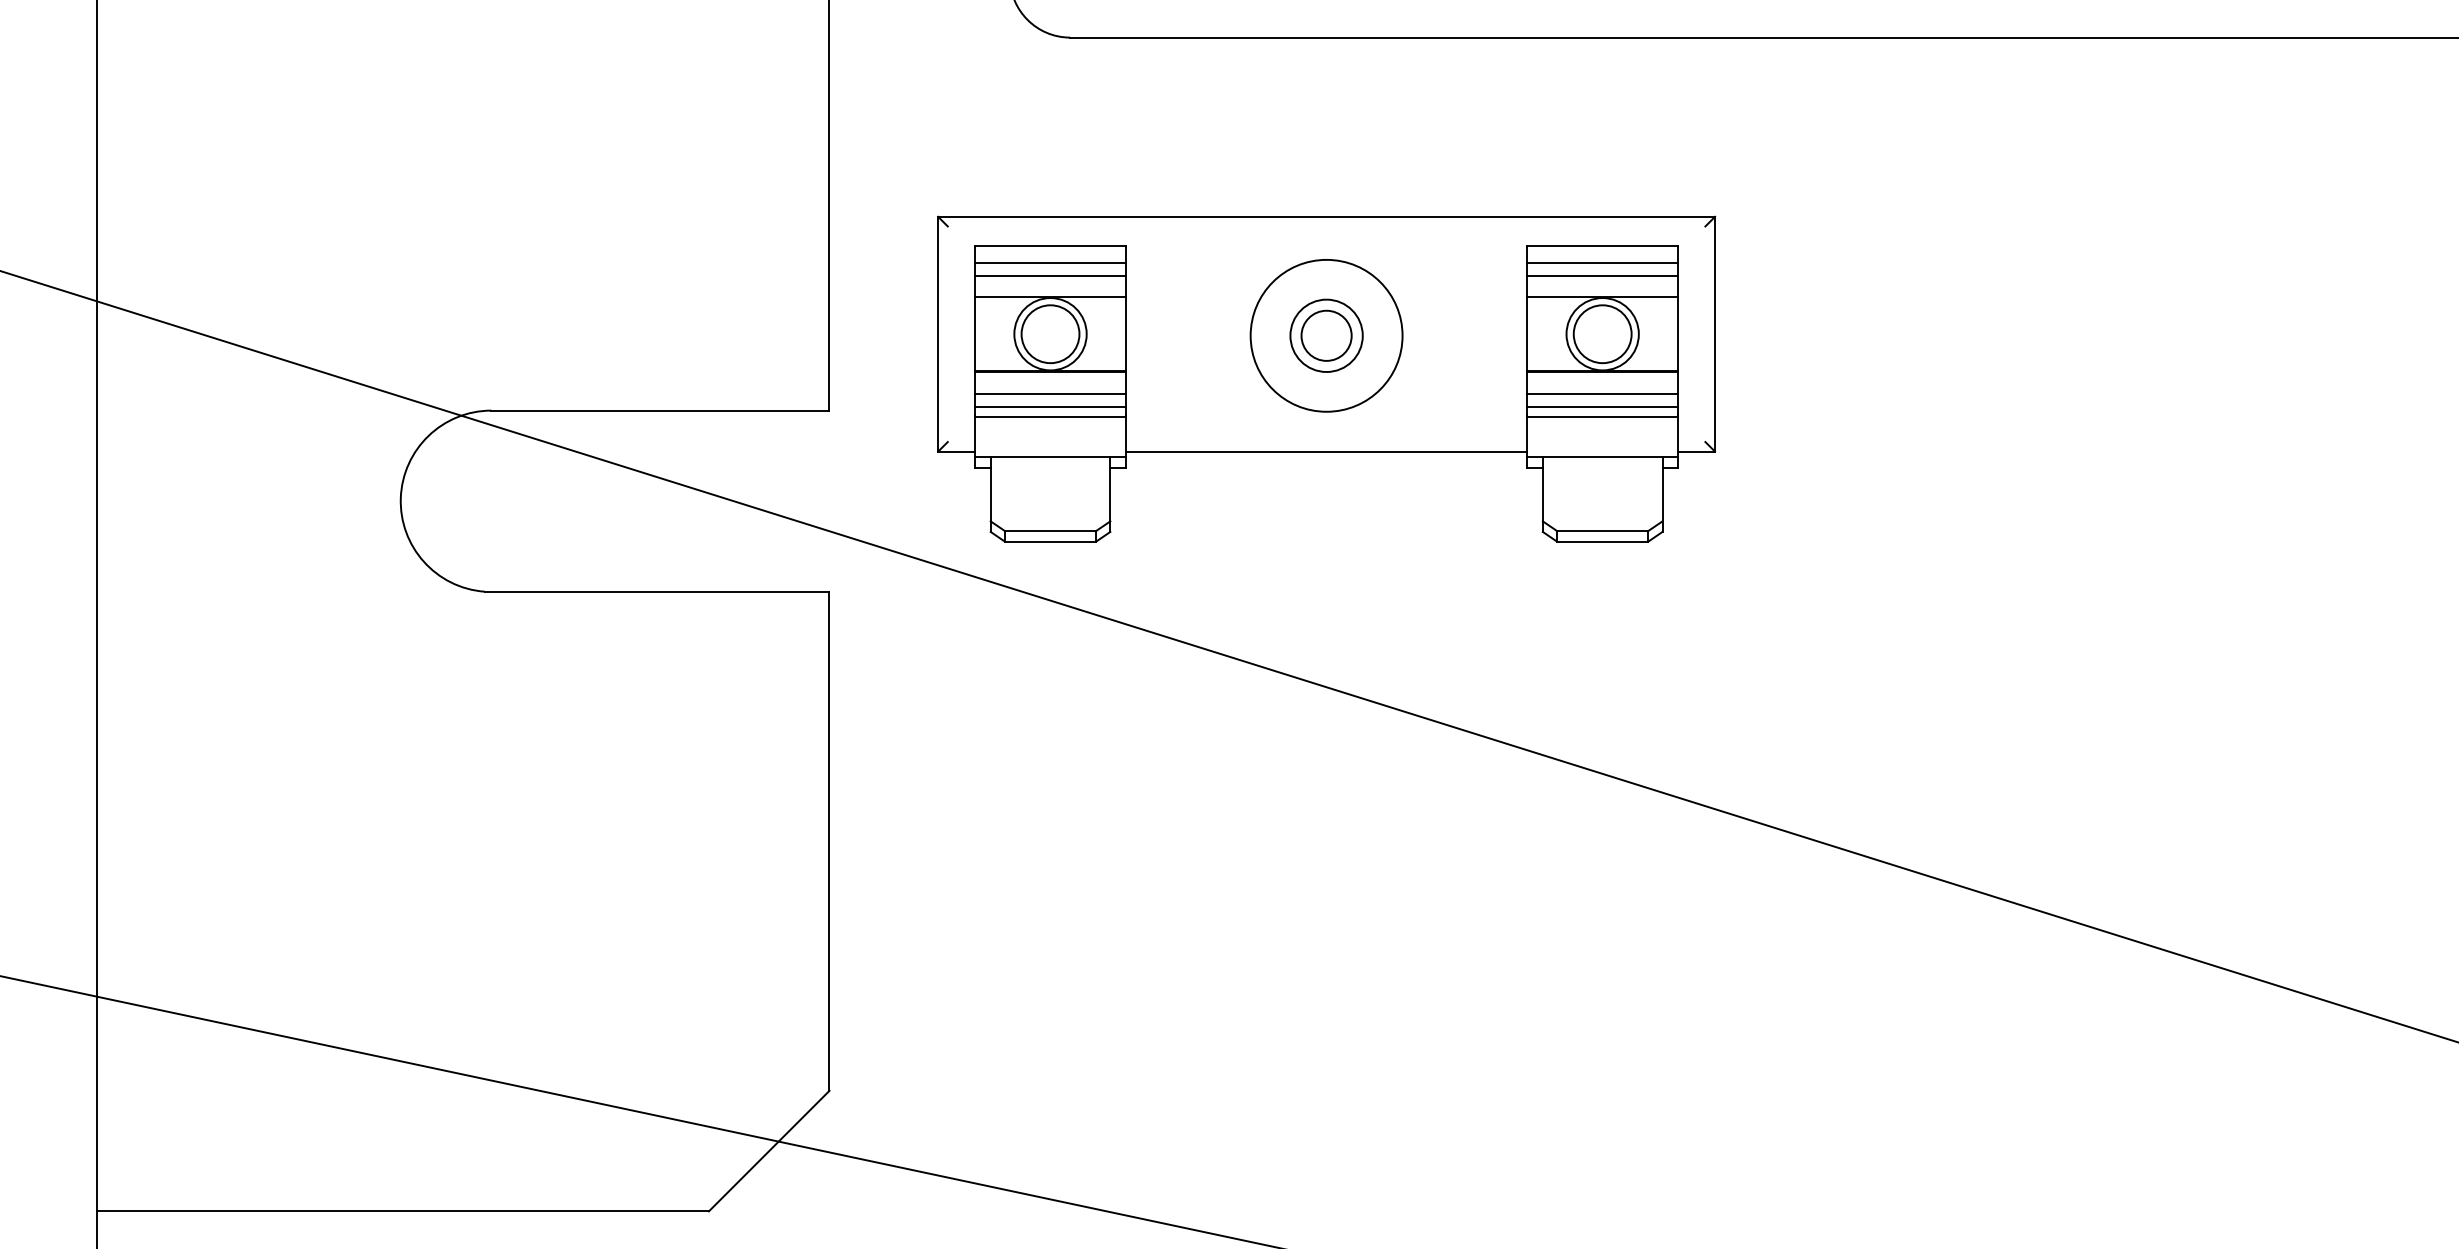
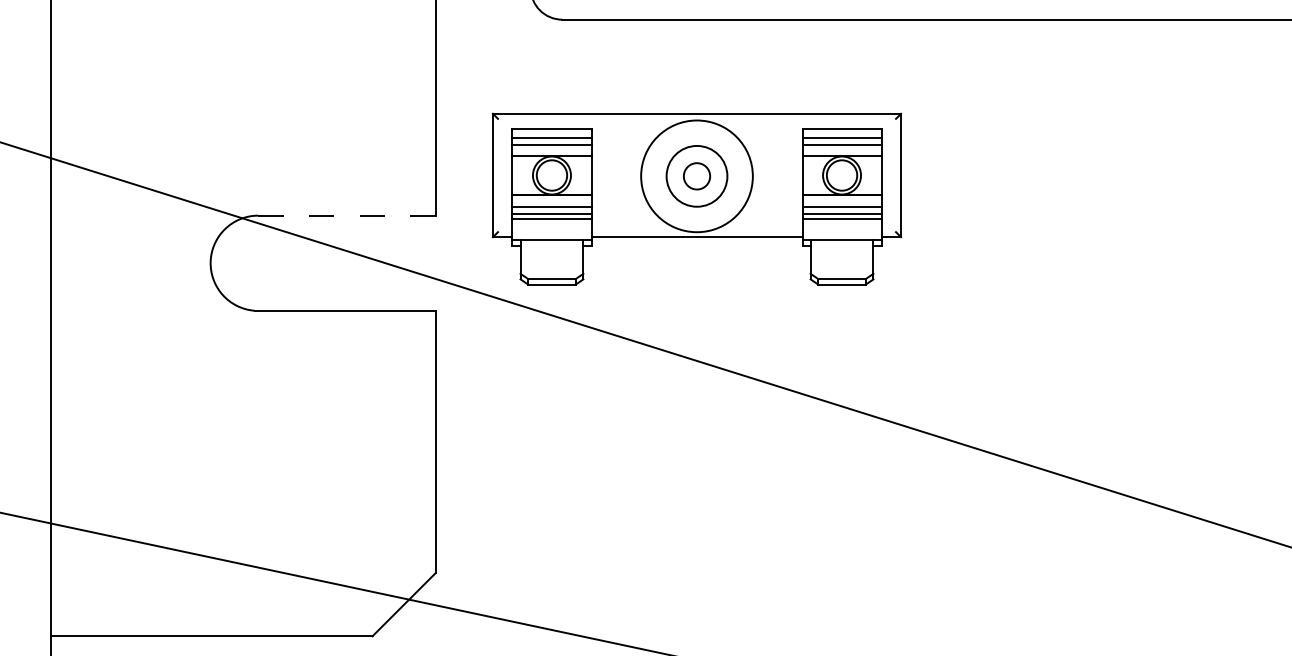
circle: (1325, 336) -> (696, 176), size x1.4
circle: (1327, 336) -> (697, 176), size x1.6
line: (661, 410) -> (347, 215), solid -> dashed

